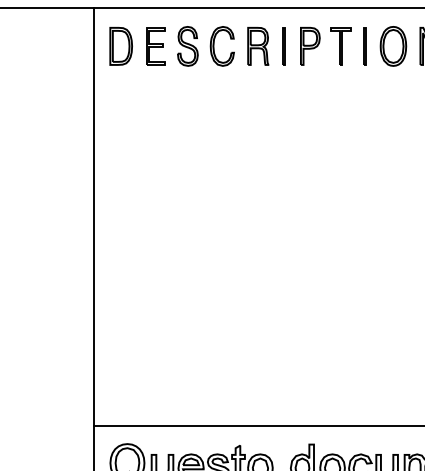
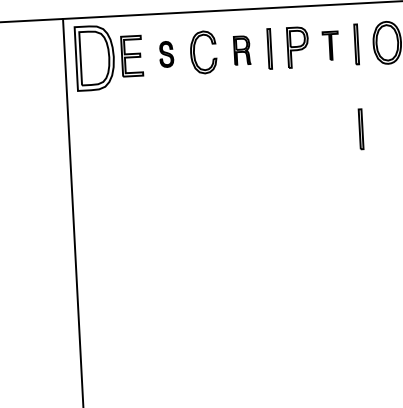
part: (120, 46) -> (94, 58), size x1.6
part: (187, 46) -> (166, 54), size x0.6
part: (258, 46) -> (242, 50), size x0.7
part: (340, 46) -> (330, 45), size x0.7
line: (364, 125) -> (360, 129), added

